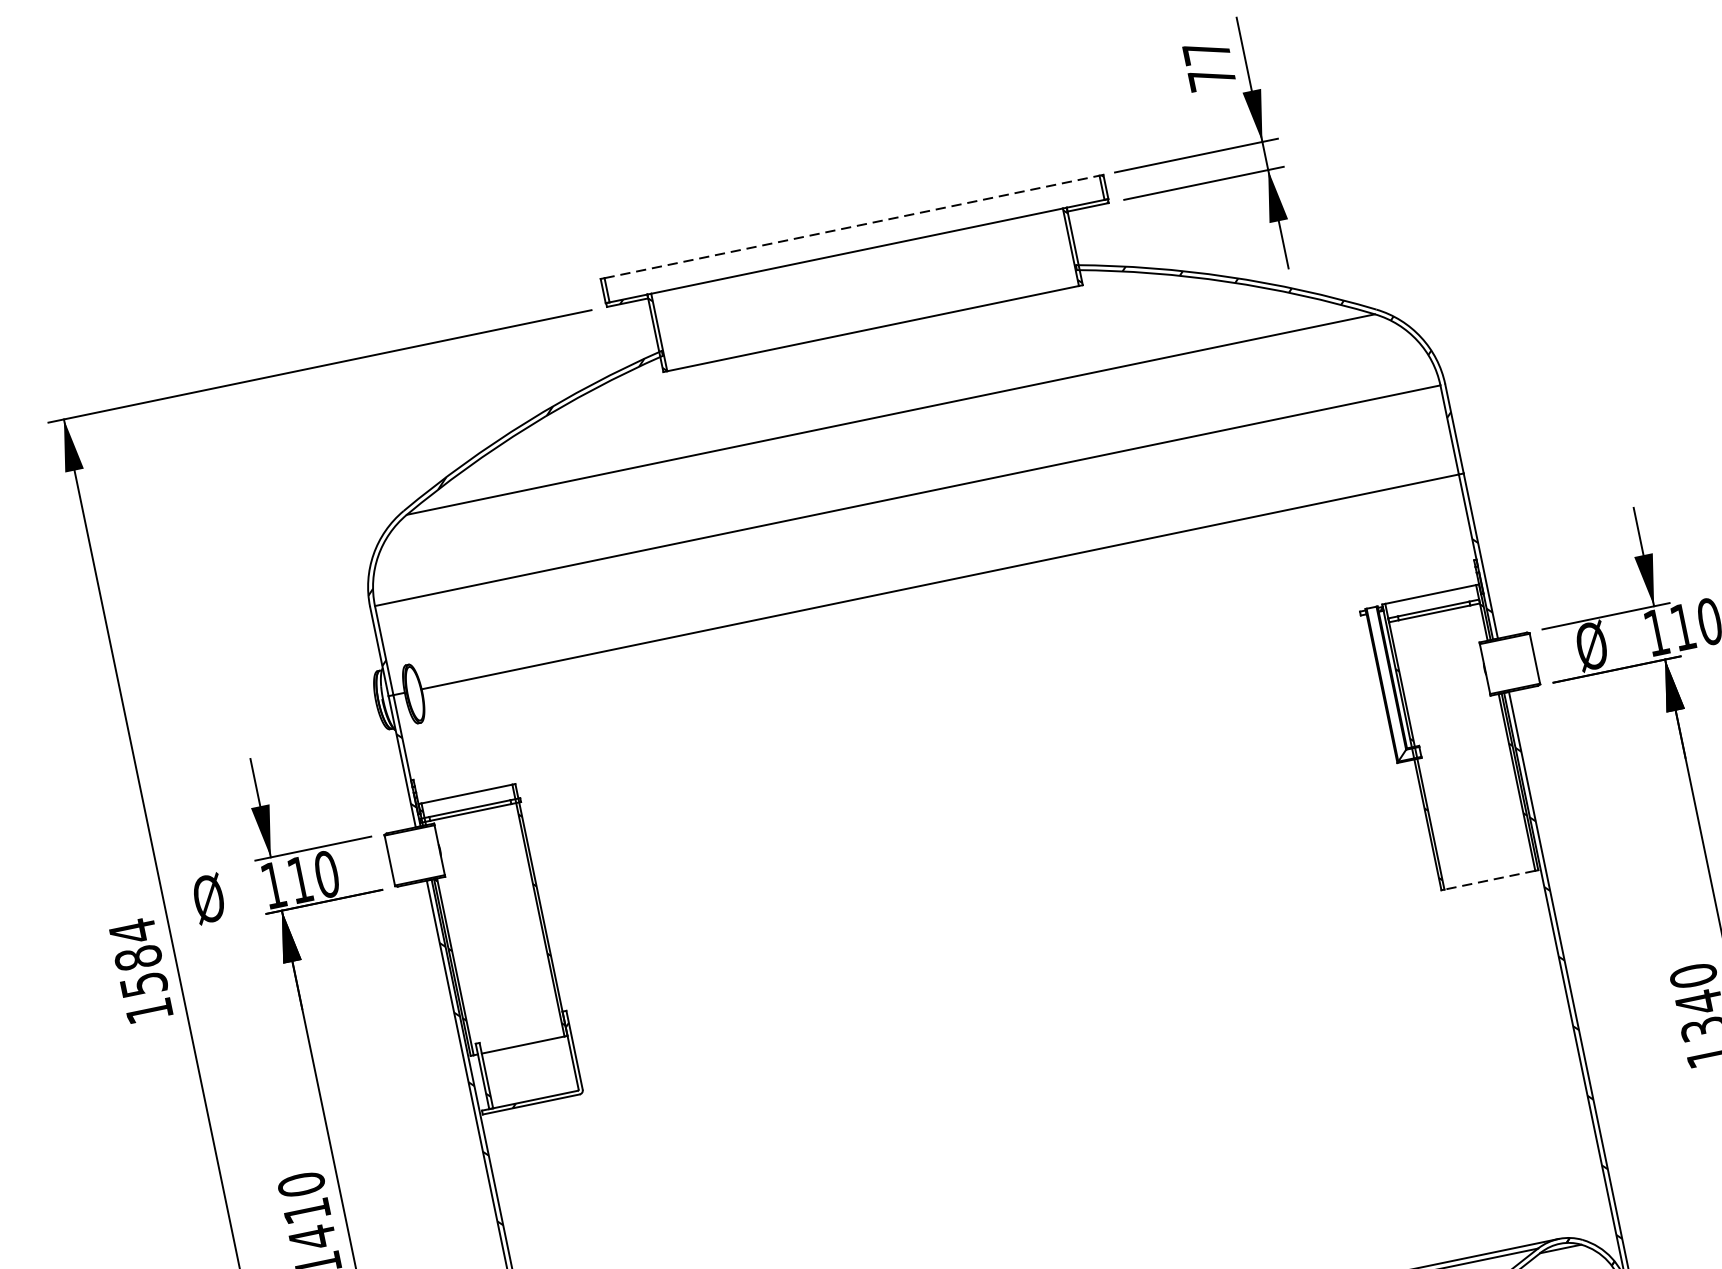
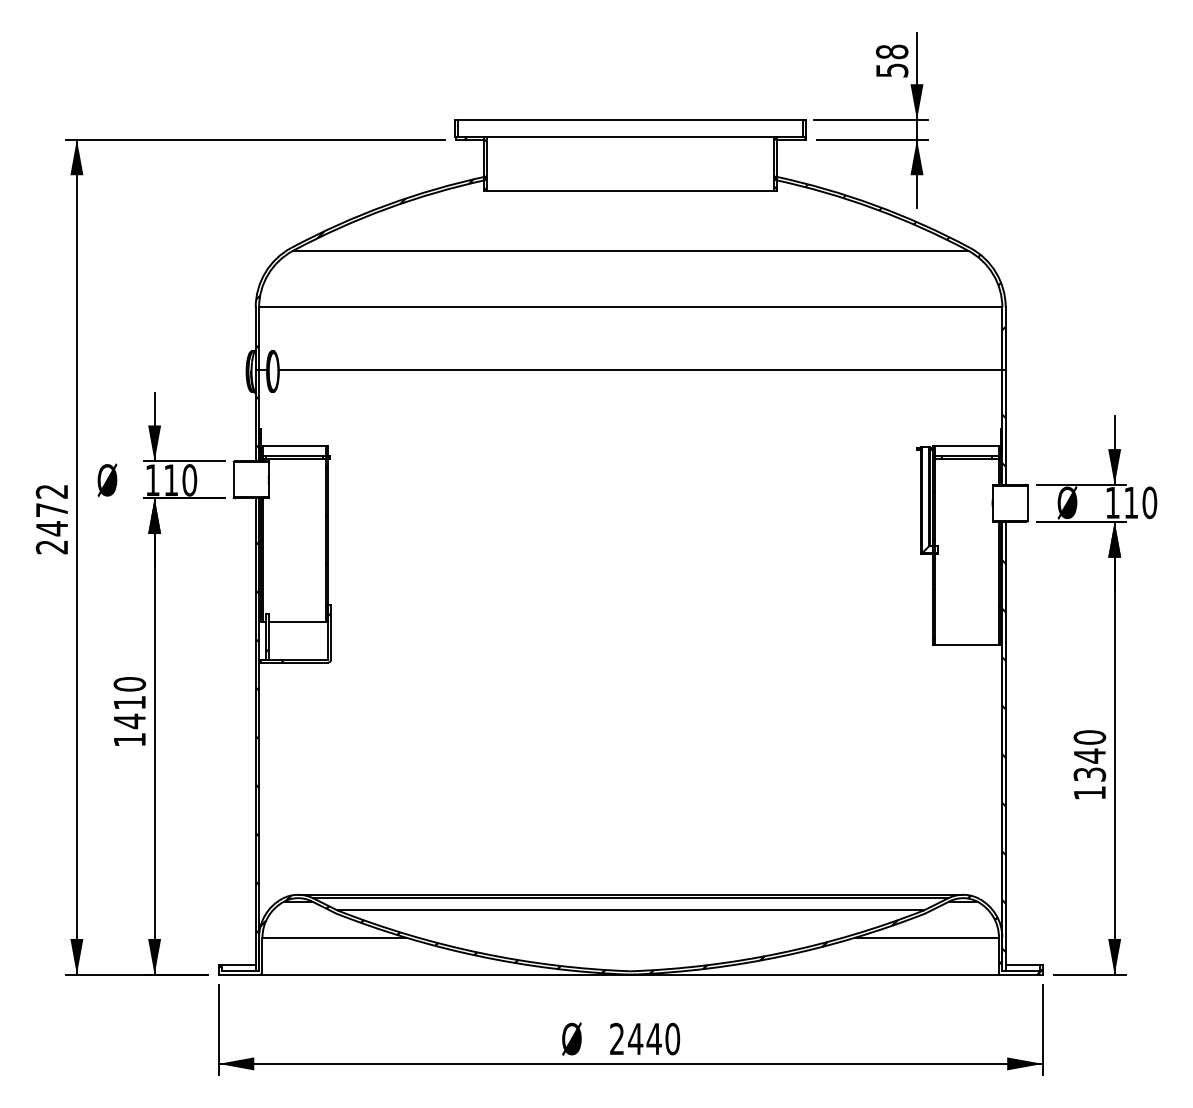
text: (1209, 64) -> (892, 60), 77 -> 58
line: (851, 226) -> (630, 119), dashed -> solid
line: (1489, 880) -> (966, 645), dashed -> solid
text: (140, 971) -> (51, 519), 1584 -> 2472

